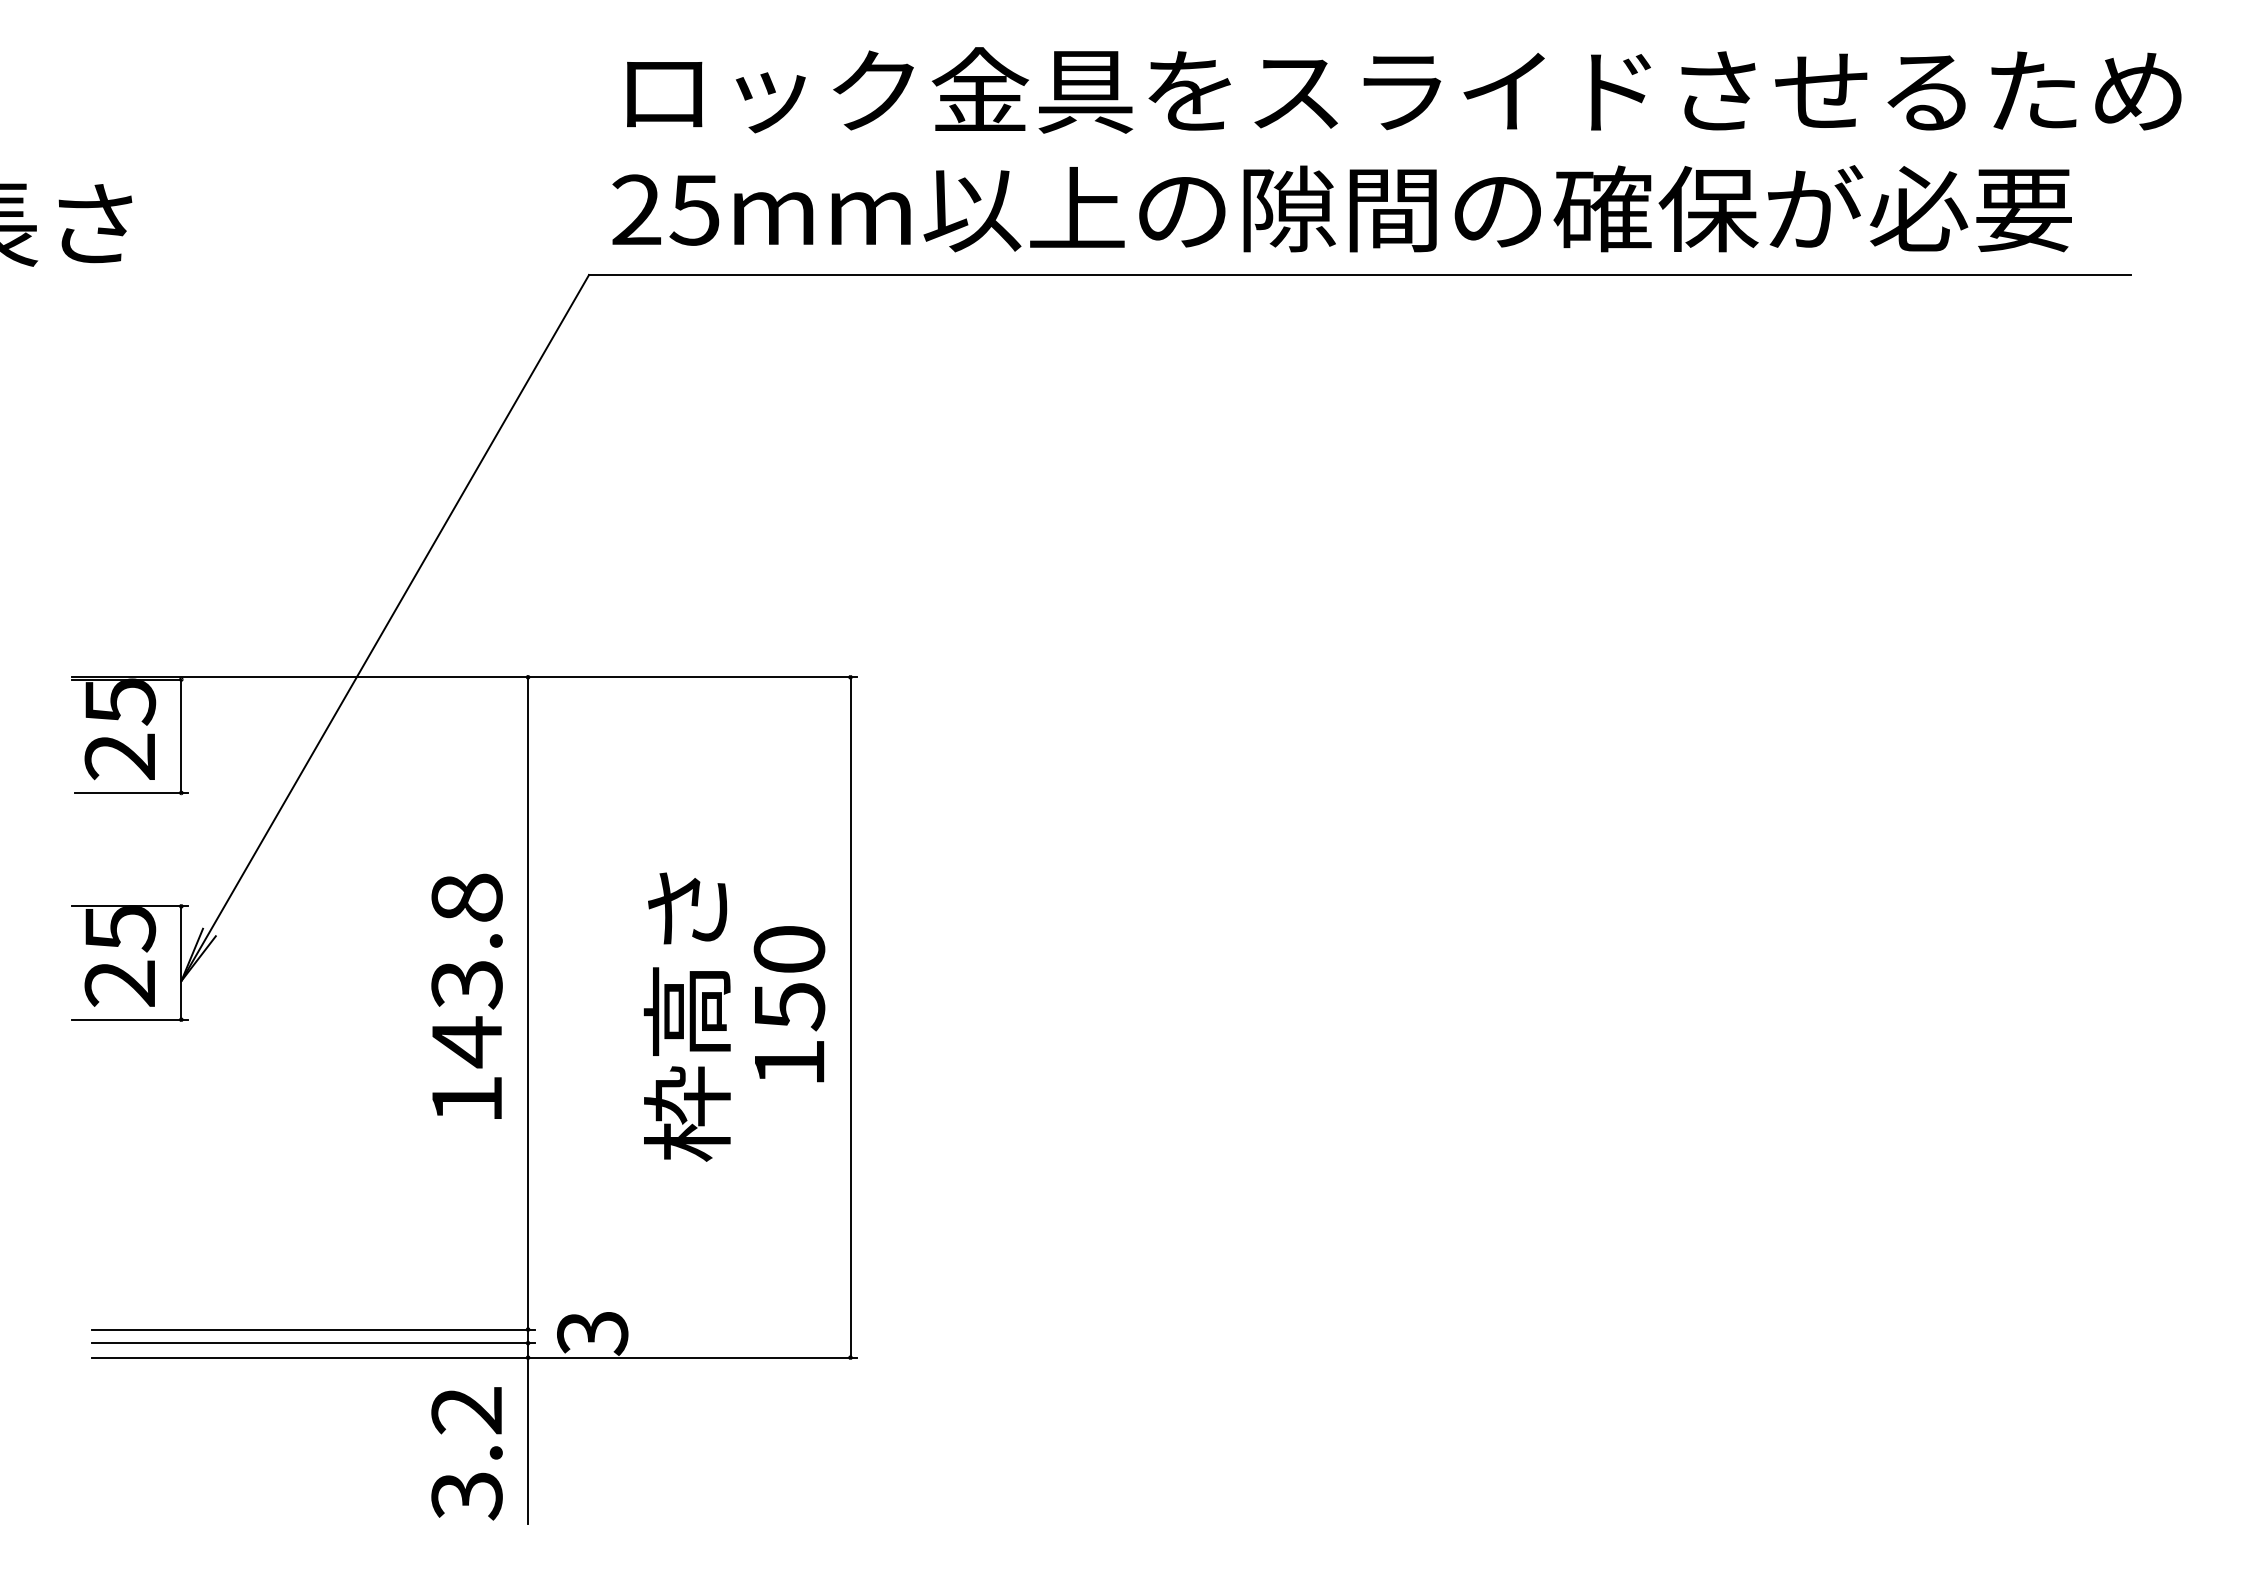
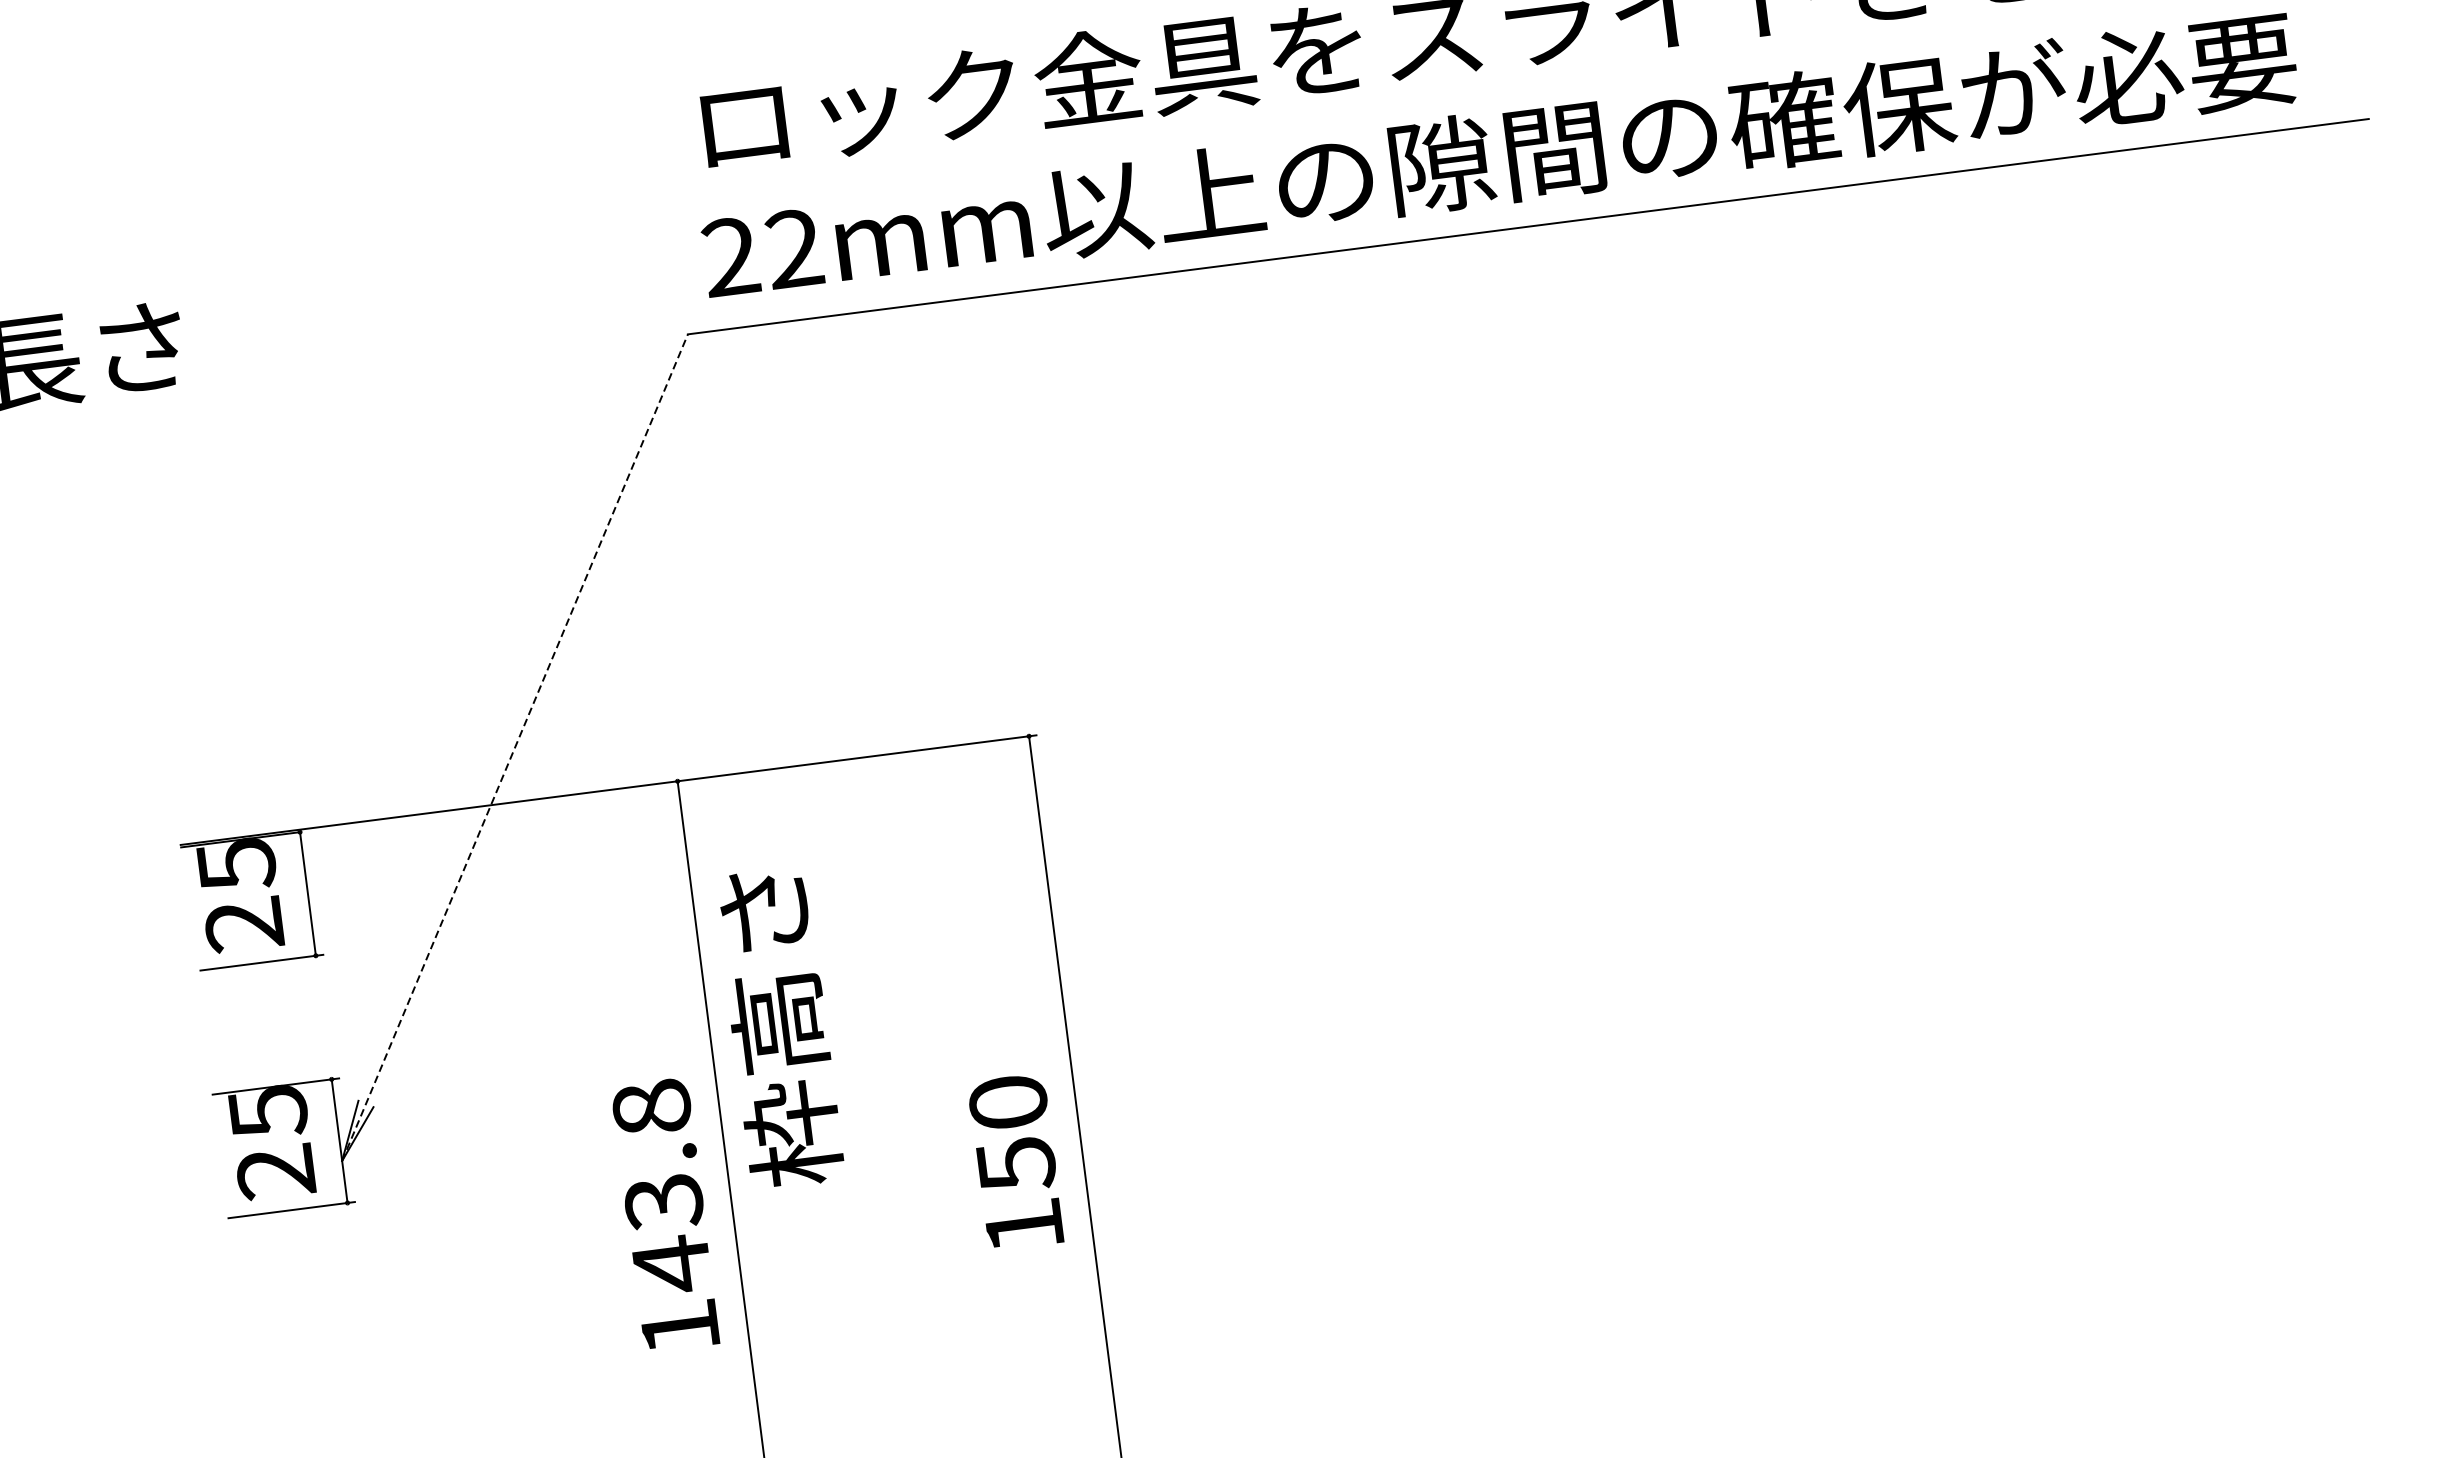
text: (694, 209) -> (793, 248), 25mm -> 22mm
line: (385, 628) -> (515, 748), solid -> dashed
text: (466, 995) -> (664, 1214), moved
text: (789, 1004) -> (1016, 1162), moved
text: (686, 1016) -> (778, 1027), moved

